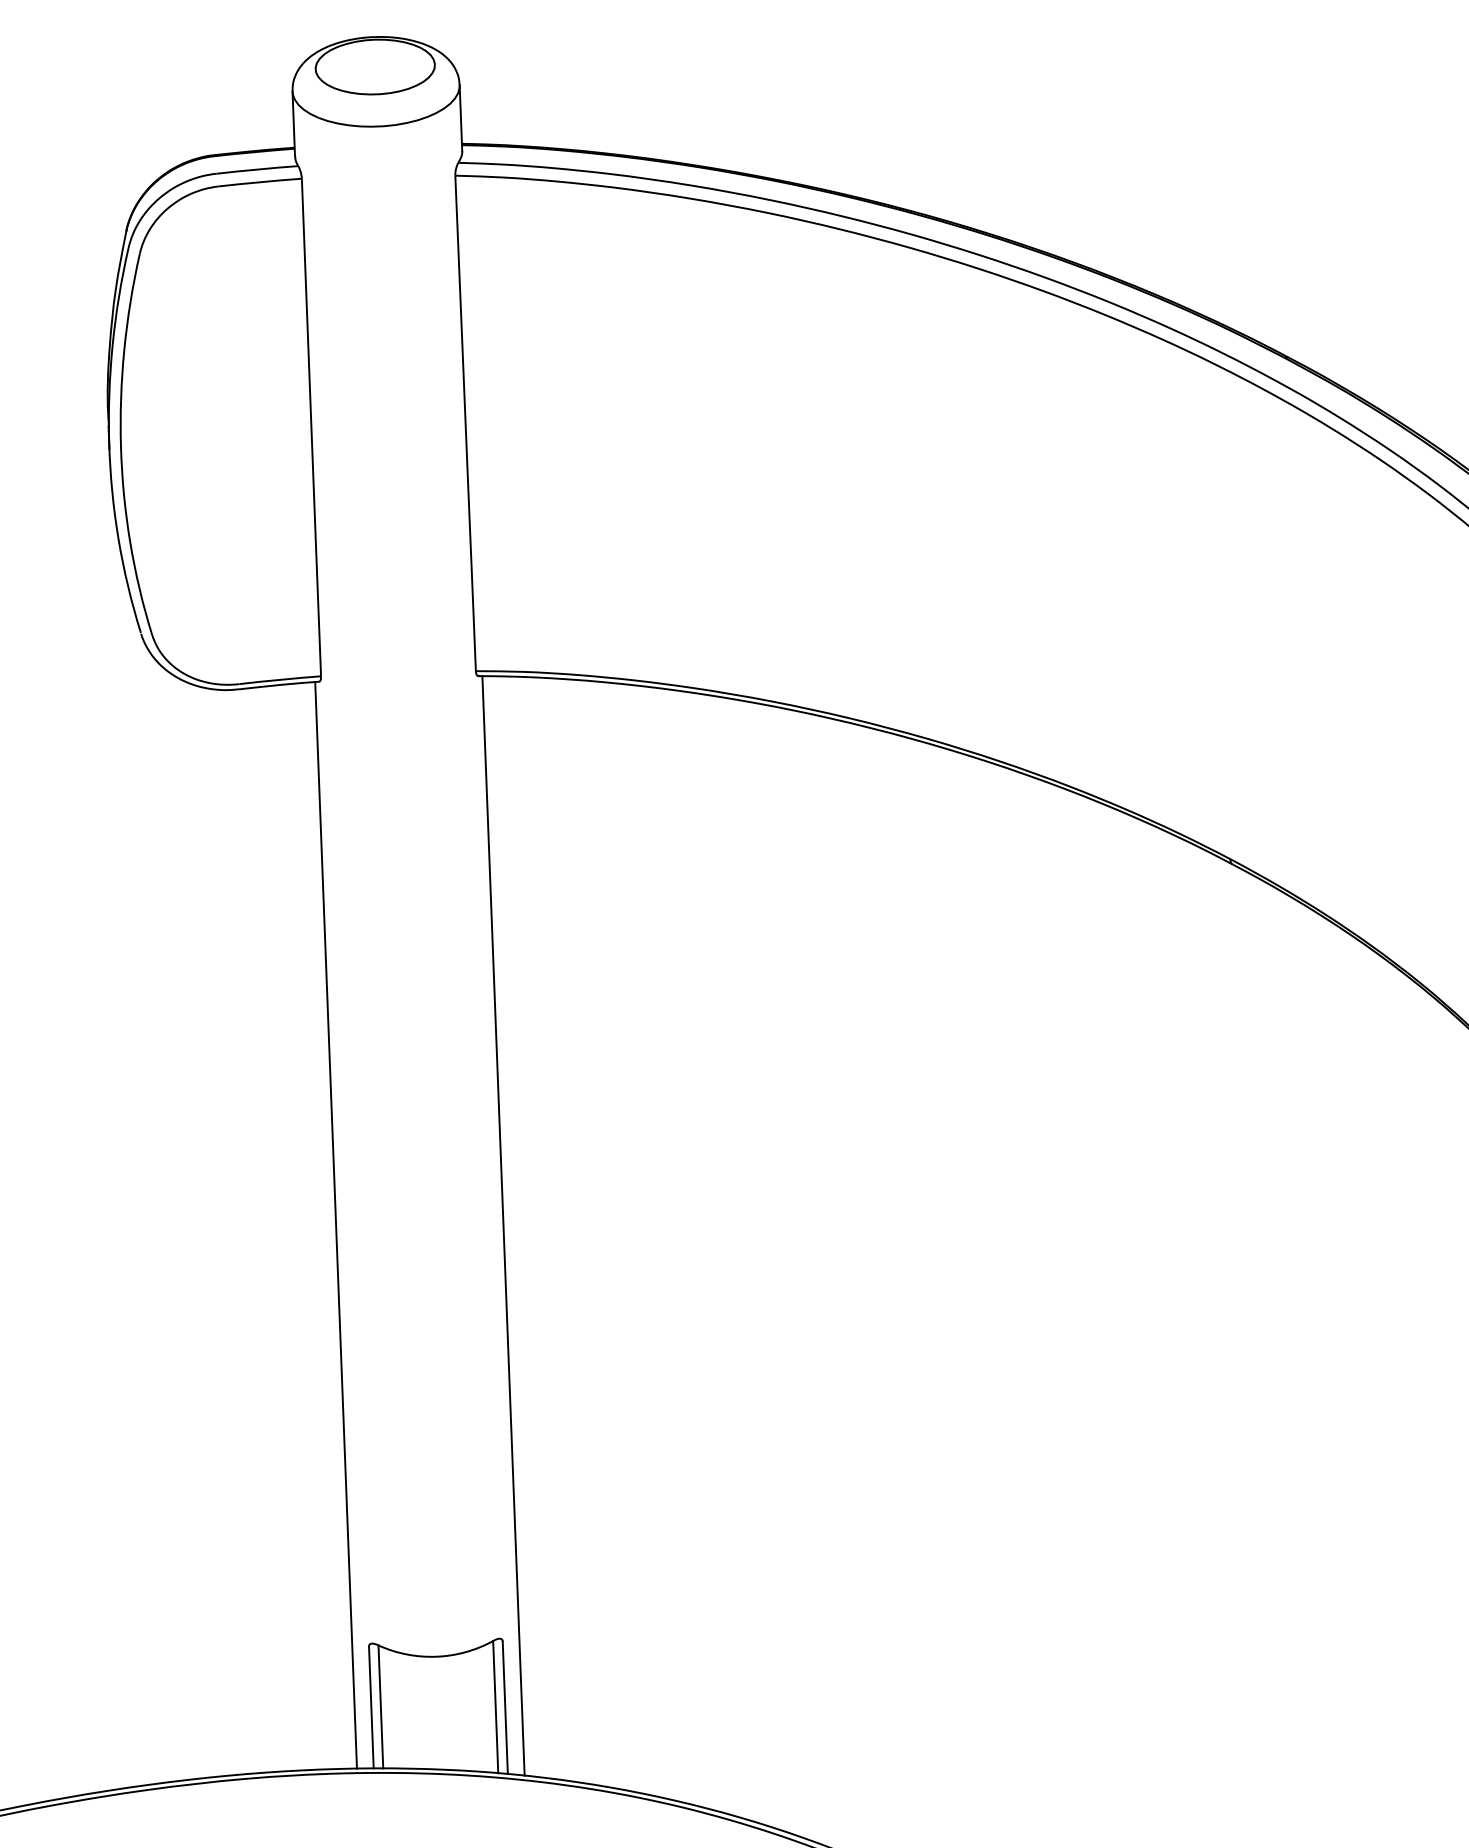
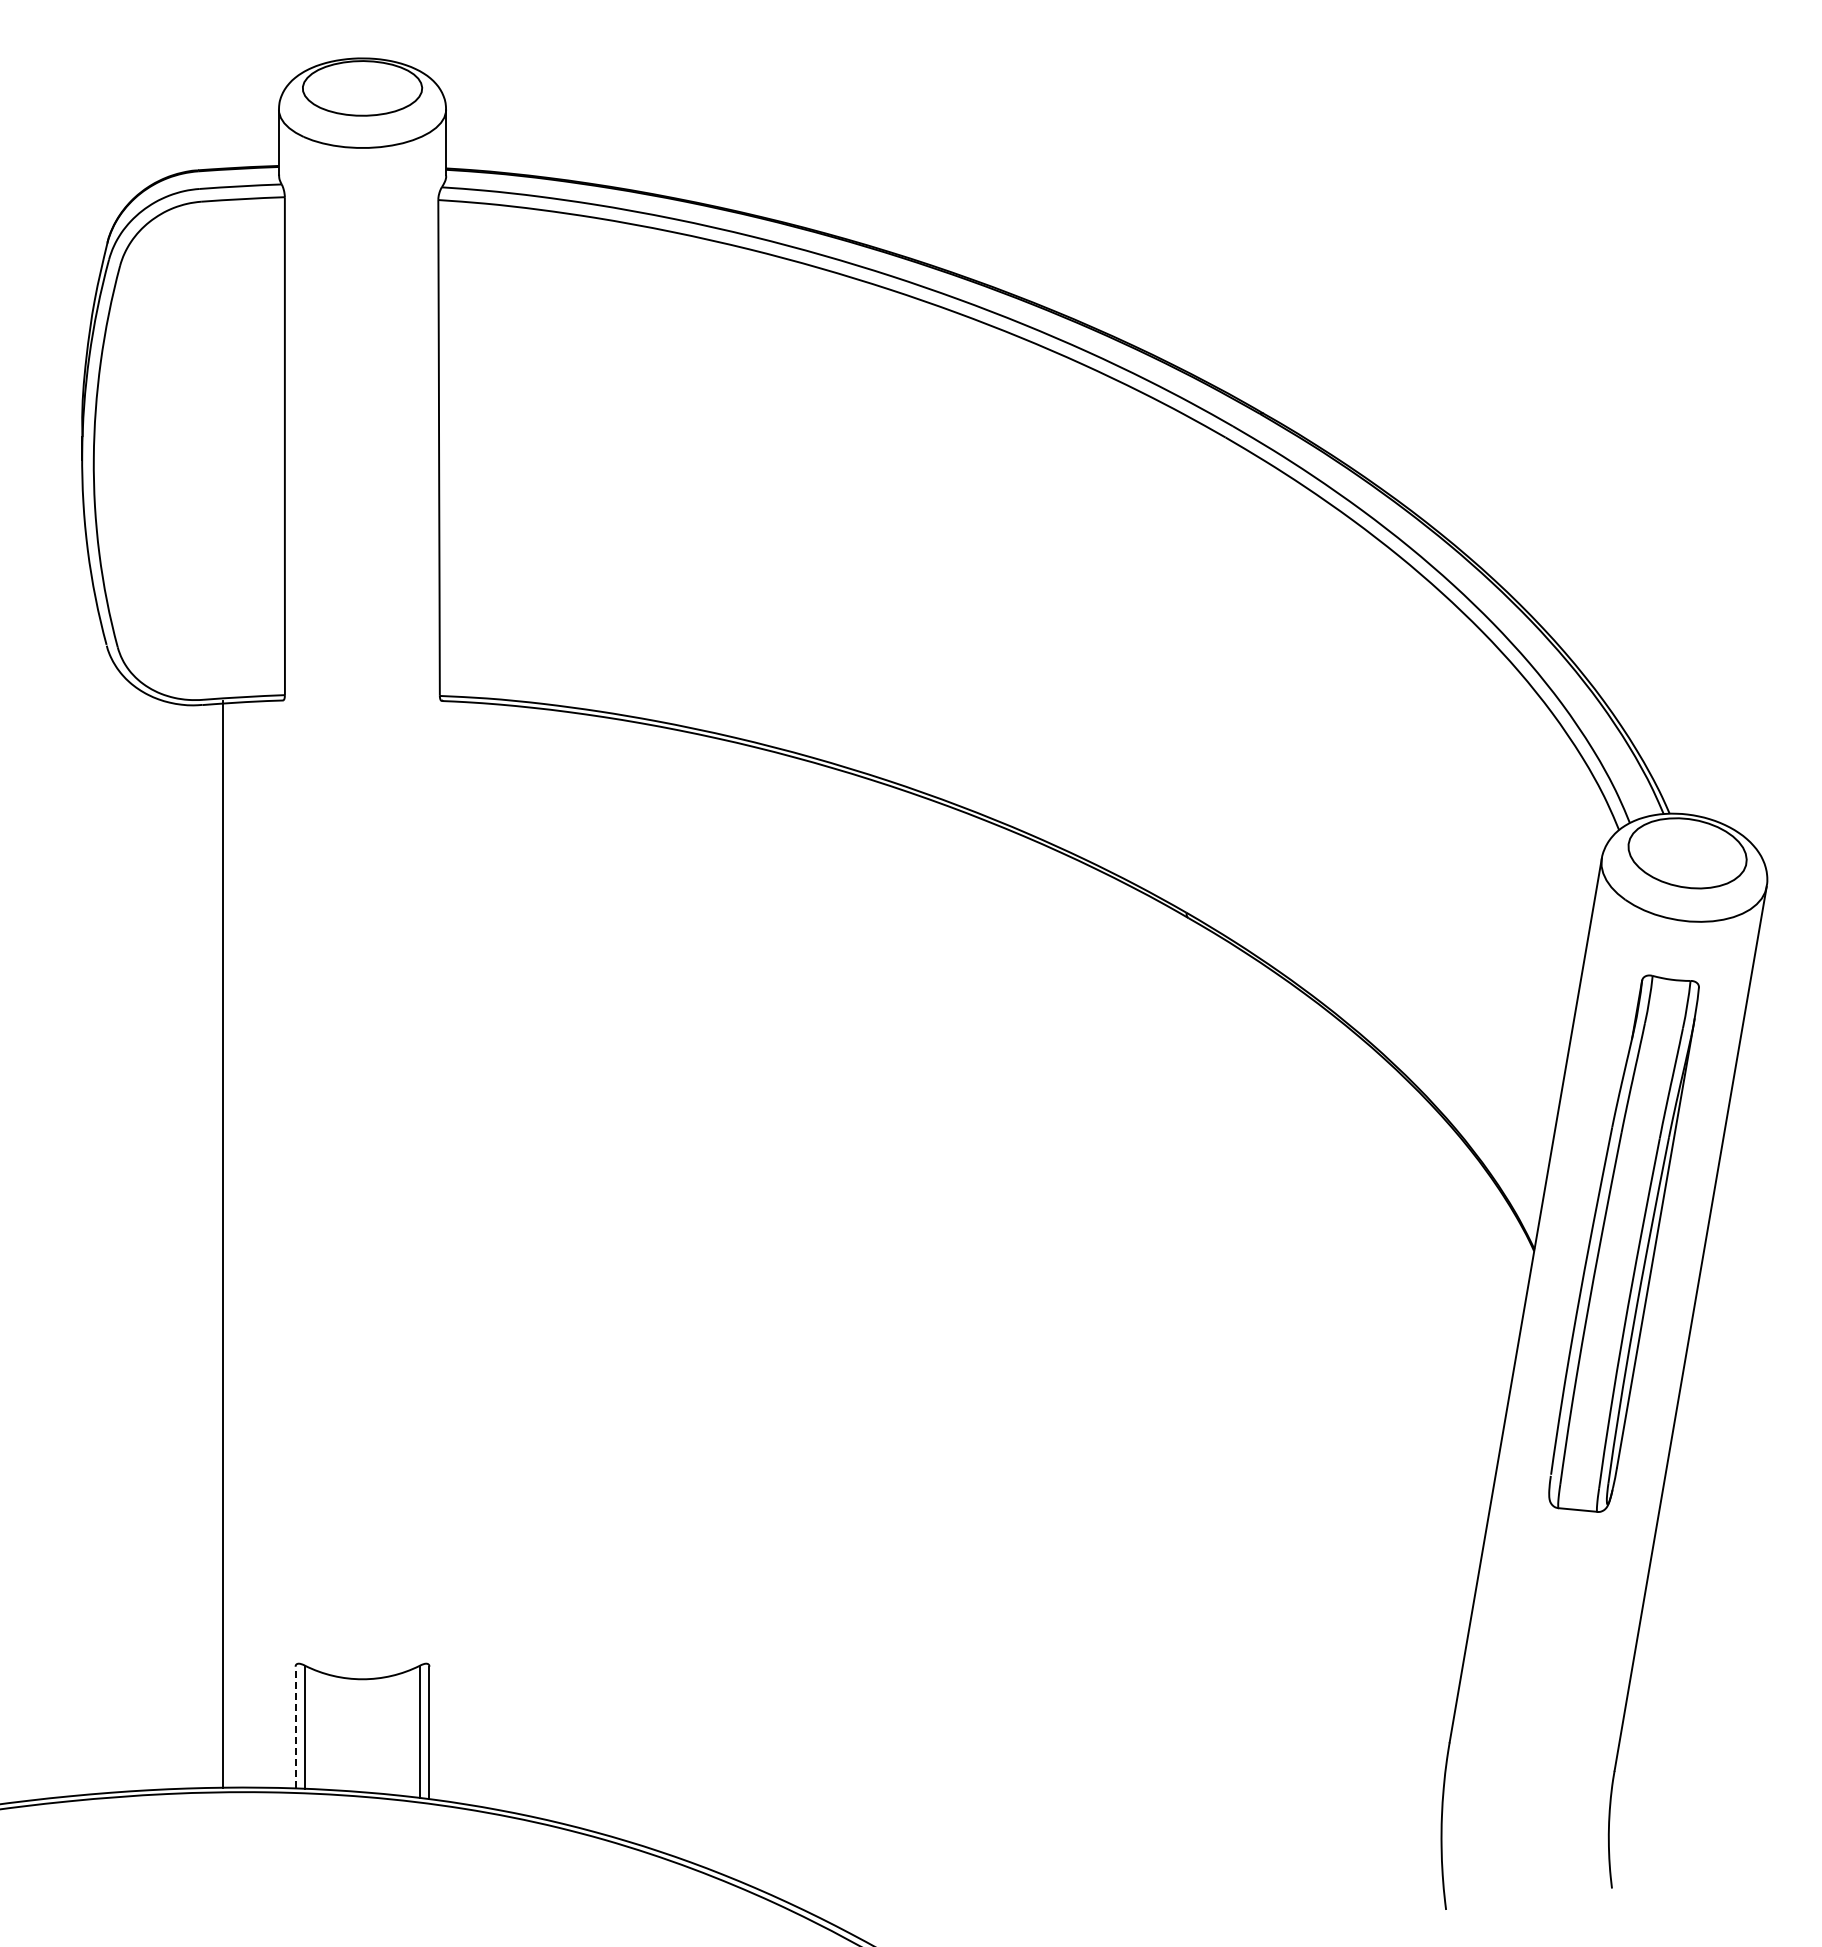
line: (335, 1225) -> (222, 1244), moved
line: (503, 1226) -> (446, 1251), removed
line: (371, 1707) -> (295, 1727), solid -> dashed

